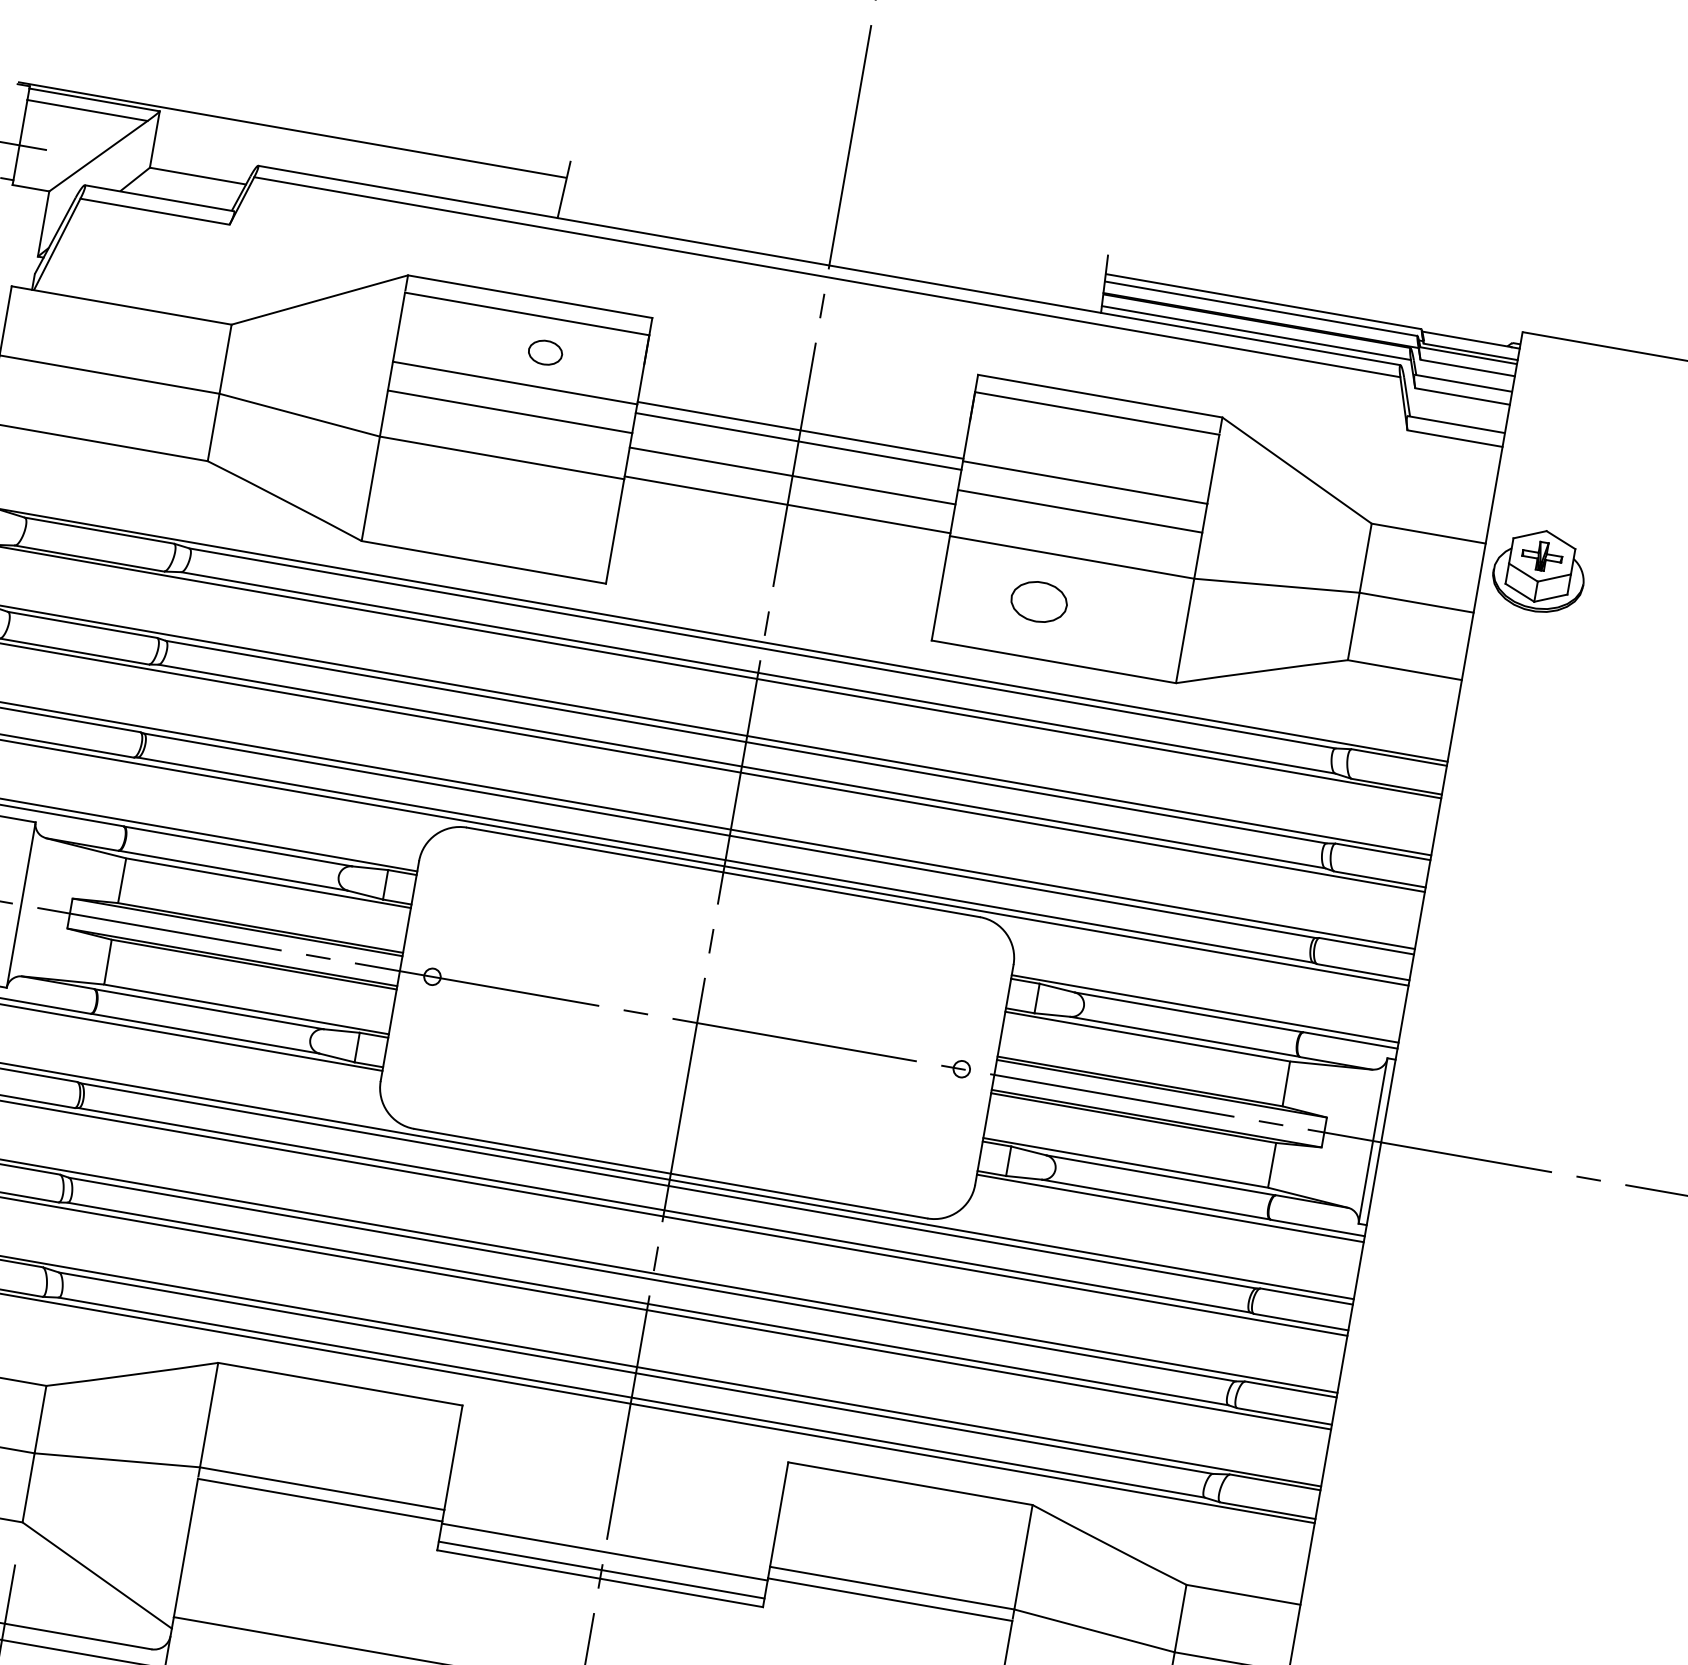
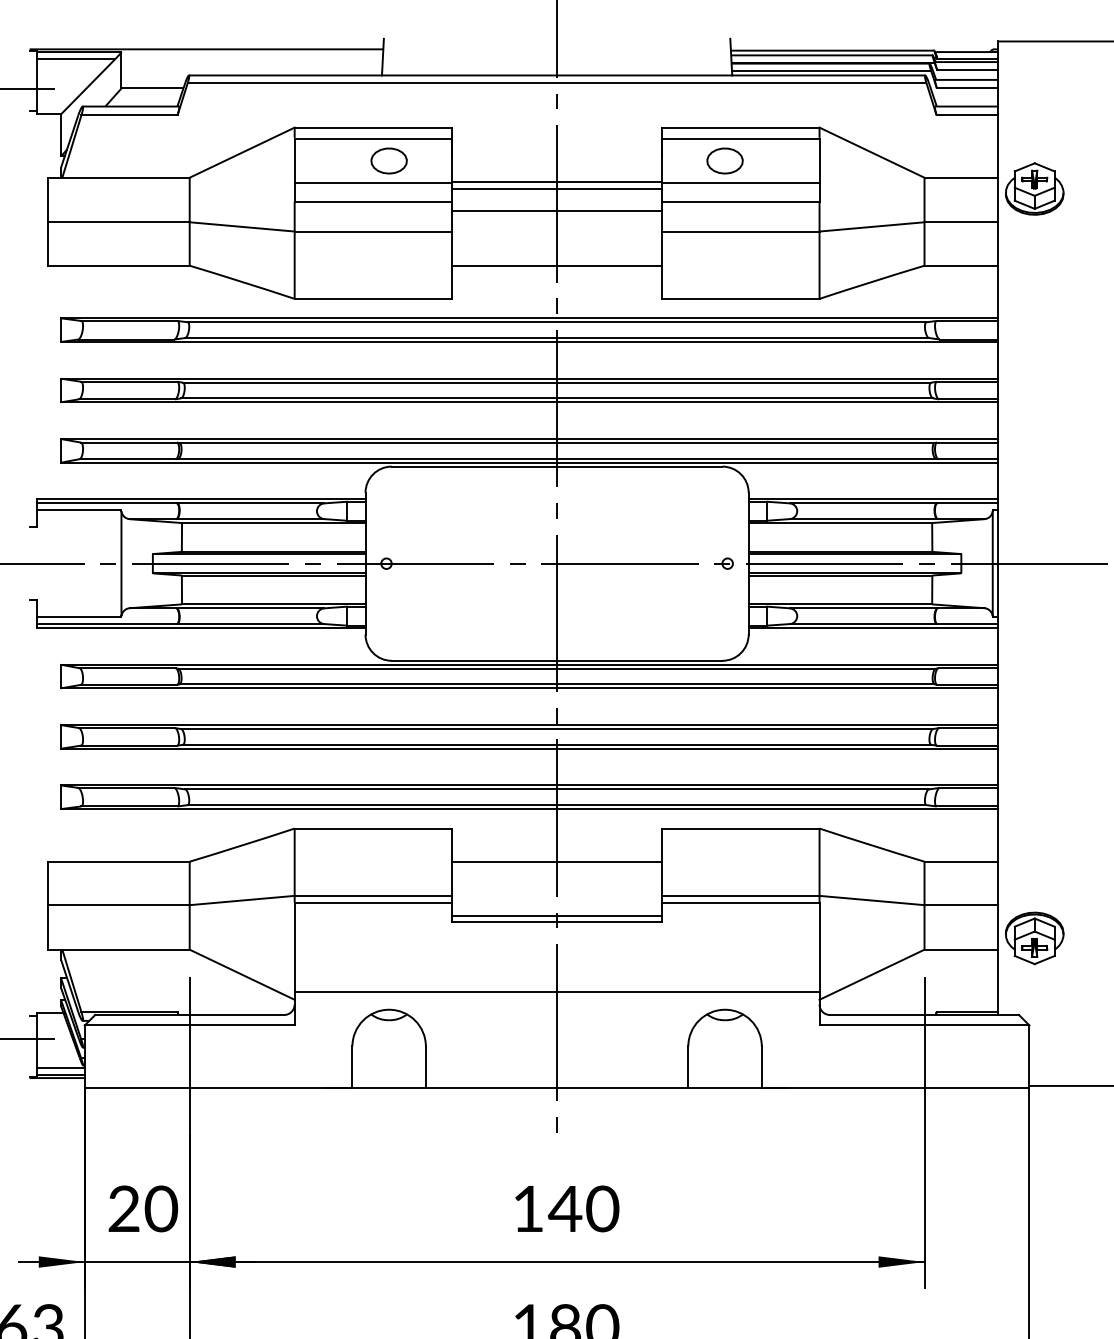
part: (544, 351) -> (388, 160), size x1.67
line: (788, 504) -> (557, 265), moved
part: (1038, 601) -> (724, 160), moved
line: (605, 1551) -> (557, 861), moved

